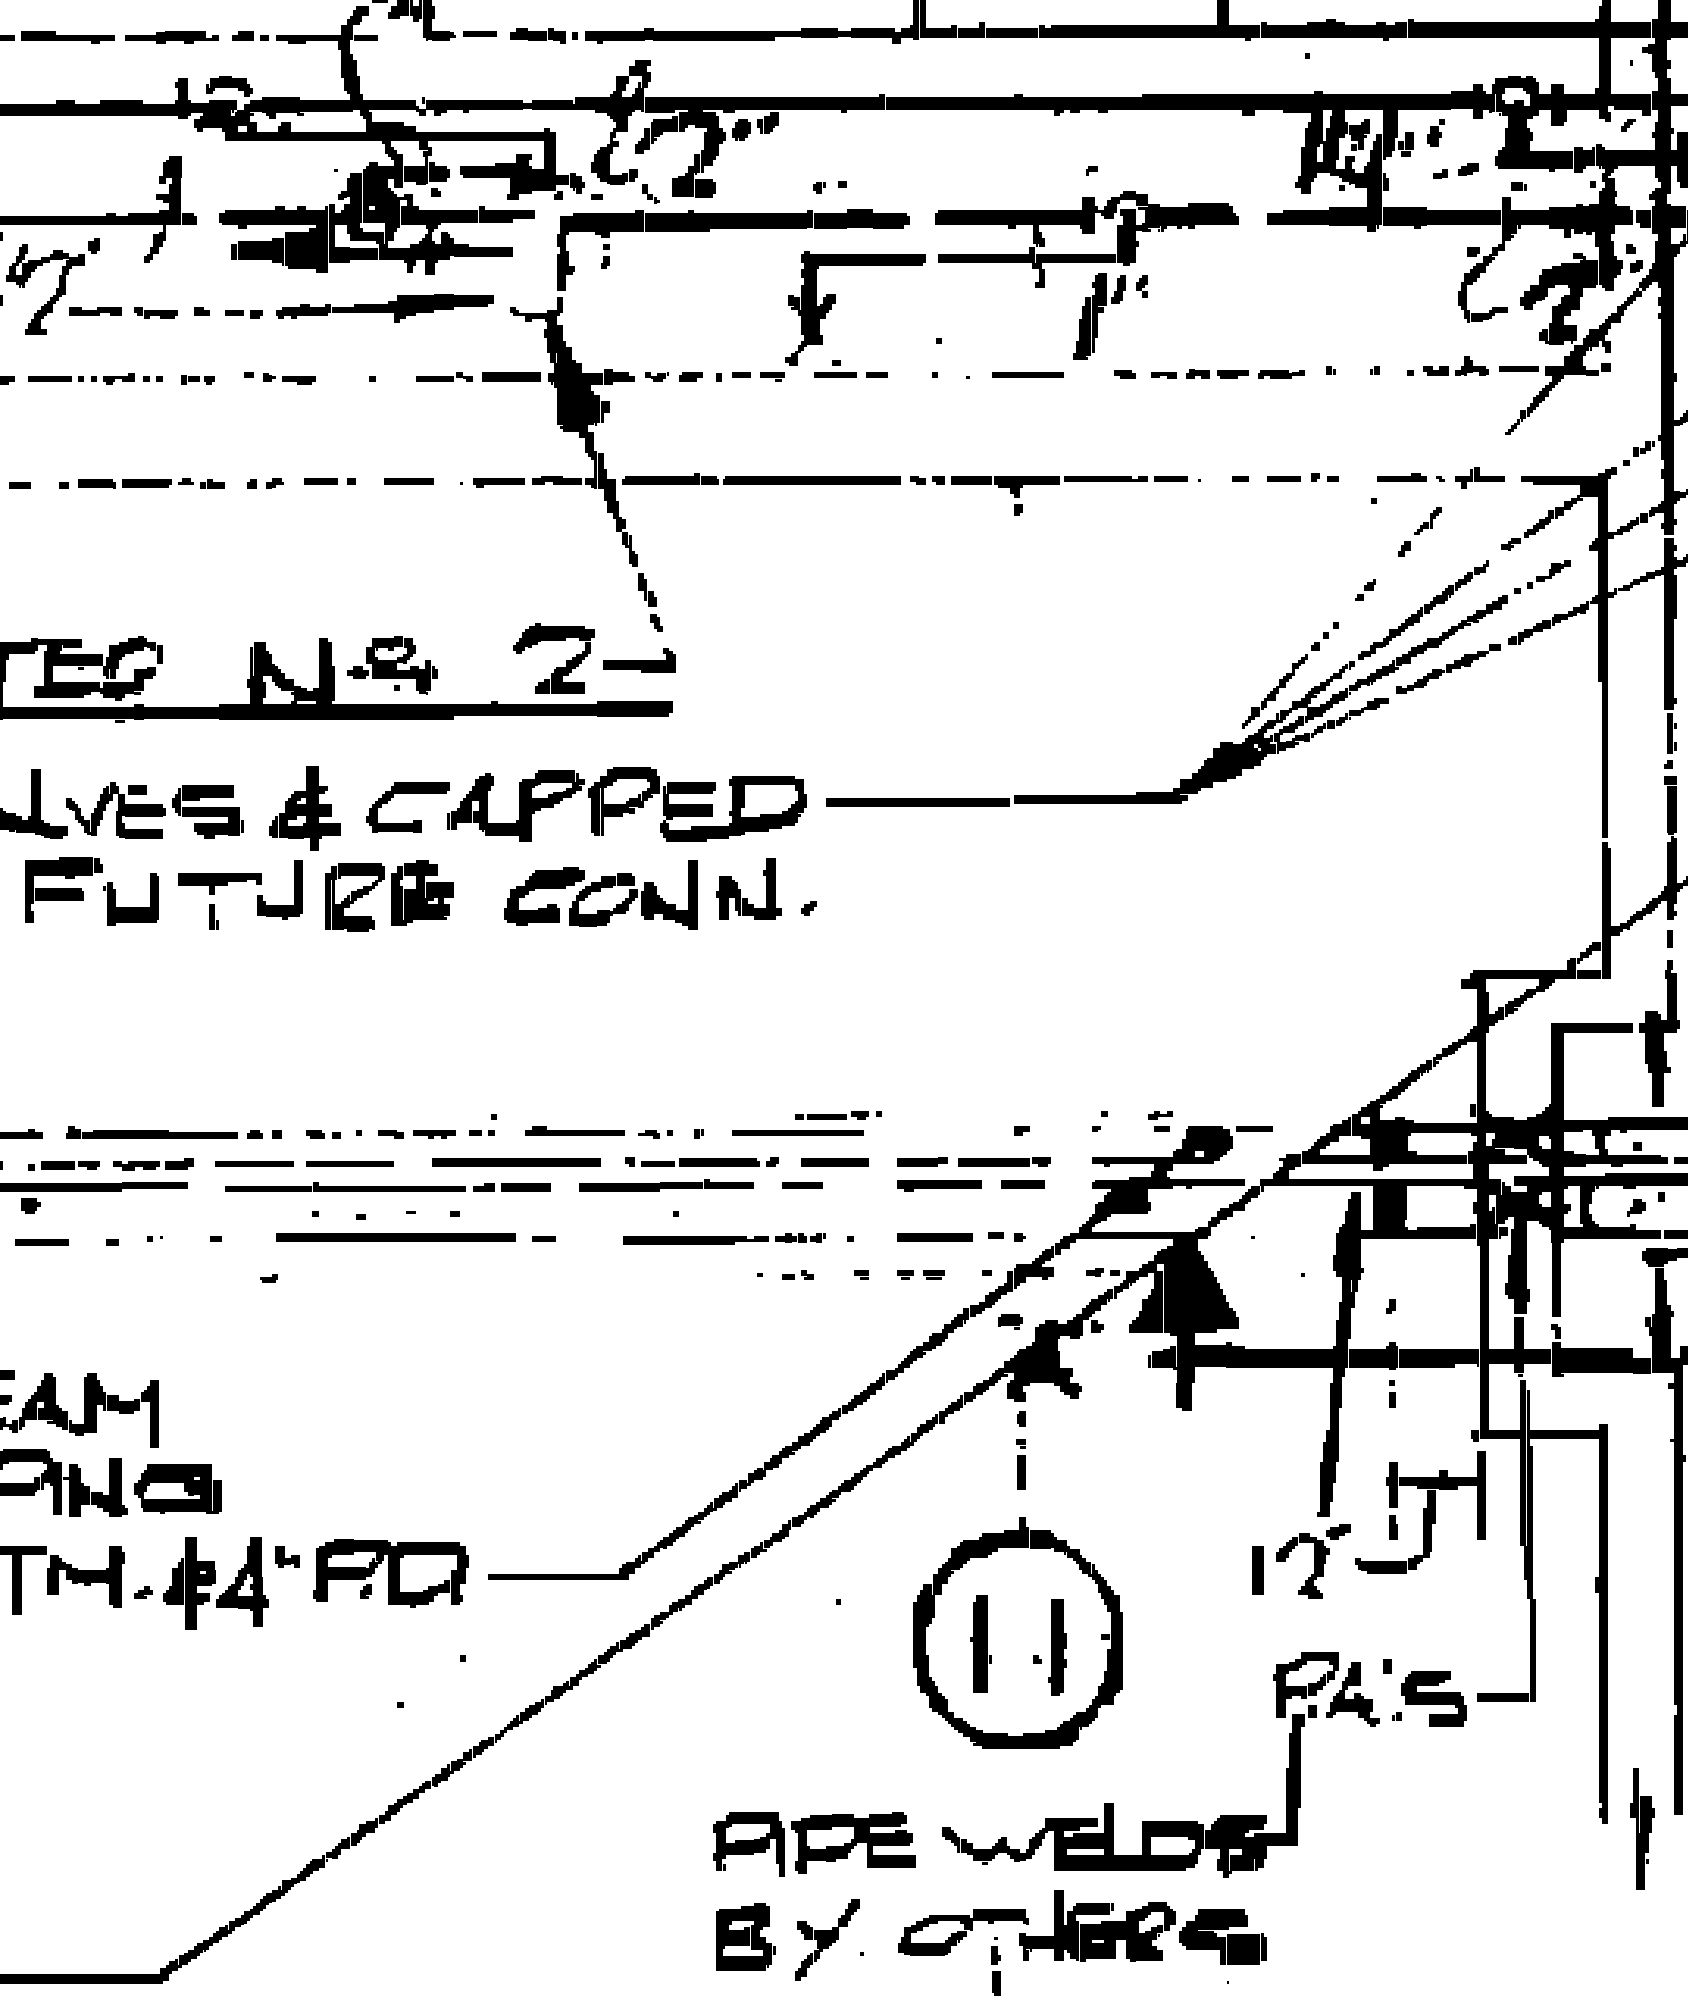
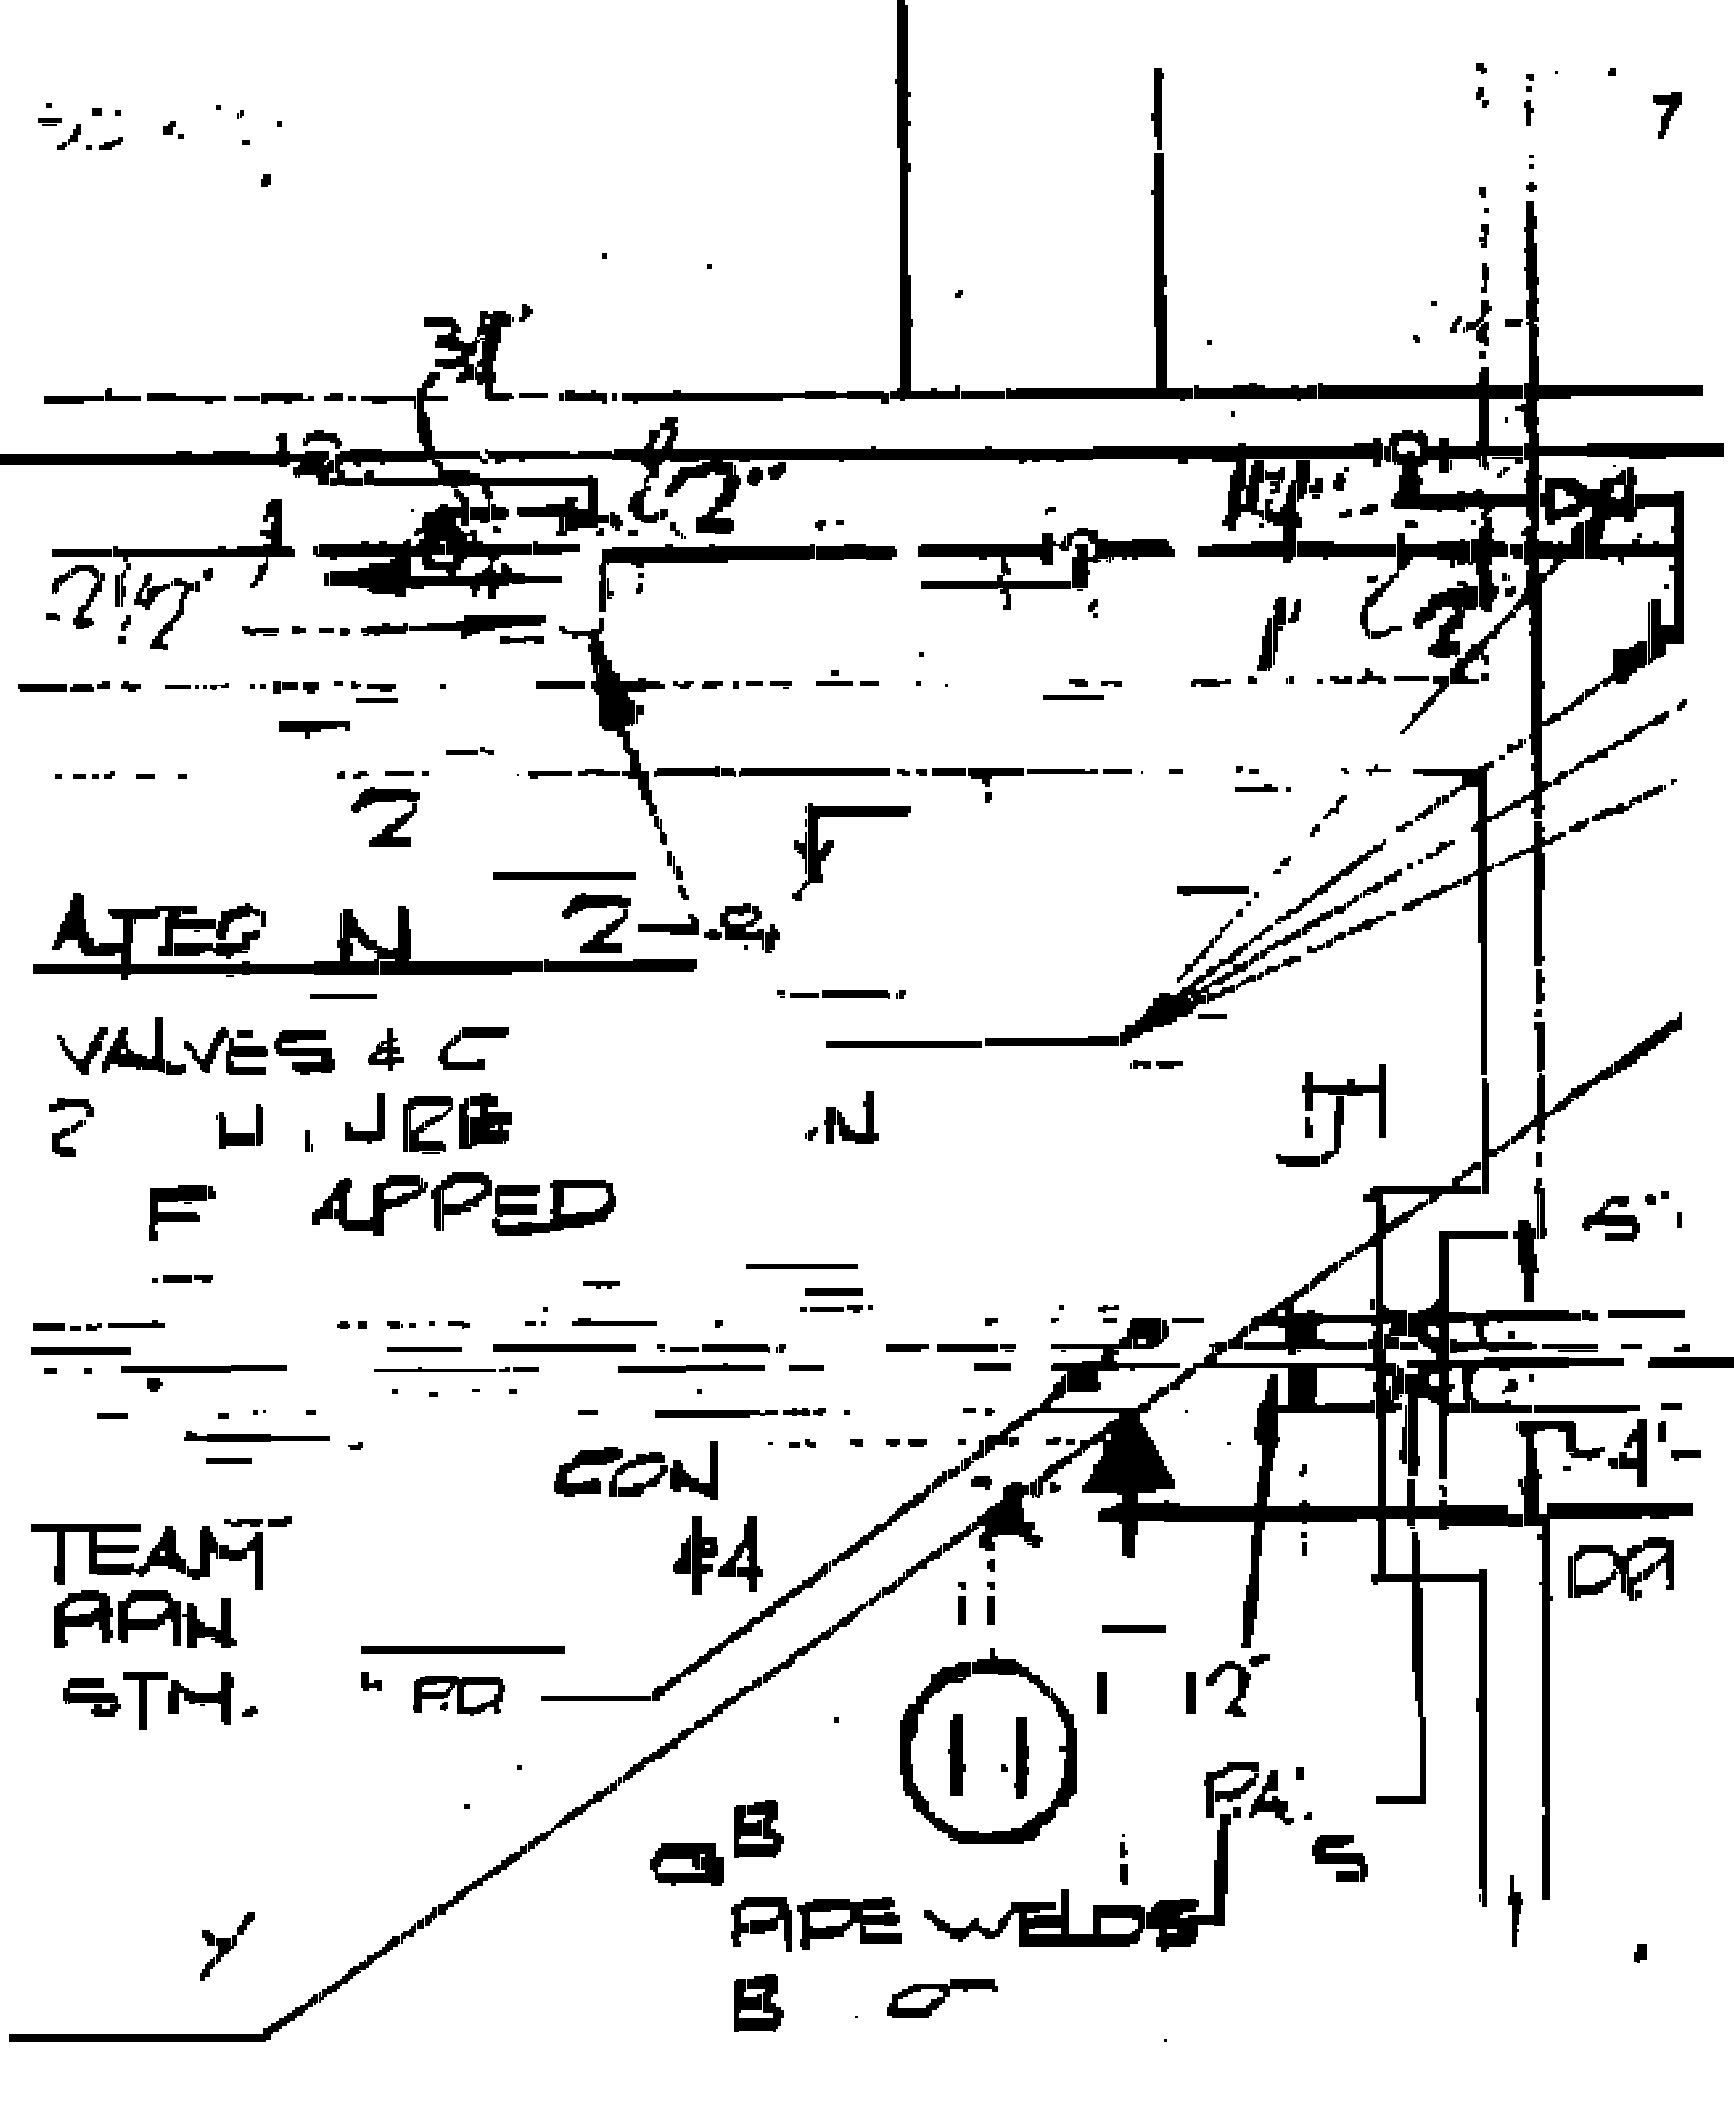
part: (834, 302) -> (833, 847), moved
part: (94, 311) -> (521, 639), moved
part: (1098, 315) -> (1278, 633), moved
part: (1217, 373) -> (1156, 1064), moved
line: (1027, 375) -> (1073, 697), moved
part: (443, 376) -> (469, 750), moved
part: (80, 378) -> (196, 686), size x0.7
part: (197, 379) -> (295, 687), size x1.6
part: (1401, 476) -> (1256, 787), moved
part: (1480, 476) -> (1378, 769), size x0.6
line: (1283, 479) -> (1212, 1016), moved
line: (408, 481) -> (376, 700), moved
part: (151, 482) -> (256, 774), removed
part: (306, 542) -> (387, 824), added
line: (516, 602) -> (564, 875), added
part: (391, 664) -> (741, 927), moved
part: (844, 743) -> (841, 994), added
part: (626, 803) -> (463, 1203), moved
part: (304, 808) -> (385, 1049), size x0.6
part: (220, 883) -> (314, 729), moved
part: (63, 889) -> (182, 1212), moved
part: (741, 889) -> (844, 1117), moved
part: (600, 894) -> (635, 1470), moved
part: (151, 1132) -> (256, 1436), moved
line: (796, 1132) -> (801, 1266), moved
part: (434, 1134) -> (601, 1284), moved
part: (655, 1134) -> (682, 1324), removed
line: (834, 1161) -> (833, 1291), moved
part: (152, 1163) -> (257, 1521), moved
line: (254, 1163) -> (343, 996), moved
part: (63, 1164) -> (182, 1278), moved
part: (938, 1185) -> (1212, 890), moved
part: (388, 1187) -> (456, 1369), size x0.6
line: (395, 1237) -> (462, 1649), moved
line: (934, 1237) -> (1133, 1628), moved
line: (41, 1241) -> (228, 1460), moved
part: (986, 1464) -> (961, 1603), added
part: (177, 1489) -> (686, 1864), moved
part: (1419, 1513) -> (1330, 1115), moved
line: (1152, 1569) -> (1101, 1692), added
part: (390, 1573) -> (458, 1695), size x0.7
part: (215, 1582) -> (717, 1555), moved
part: (1433, 1698) -> (1339, 1858), moved
part: (745, 1730) -> (758, 1828), added
part: (1642, 1828) -> (1515, 1910), size x0.7
part: (1143, 1926) -> (1094, 1993), removed
part: (827, 1940) -> (227, 1946), moved
part: (995, 1966) -> (1123, 1859), moved

